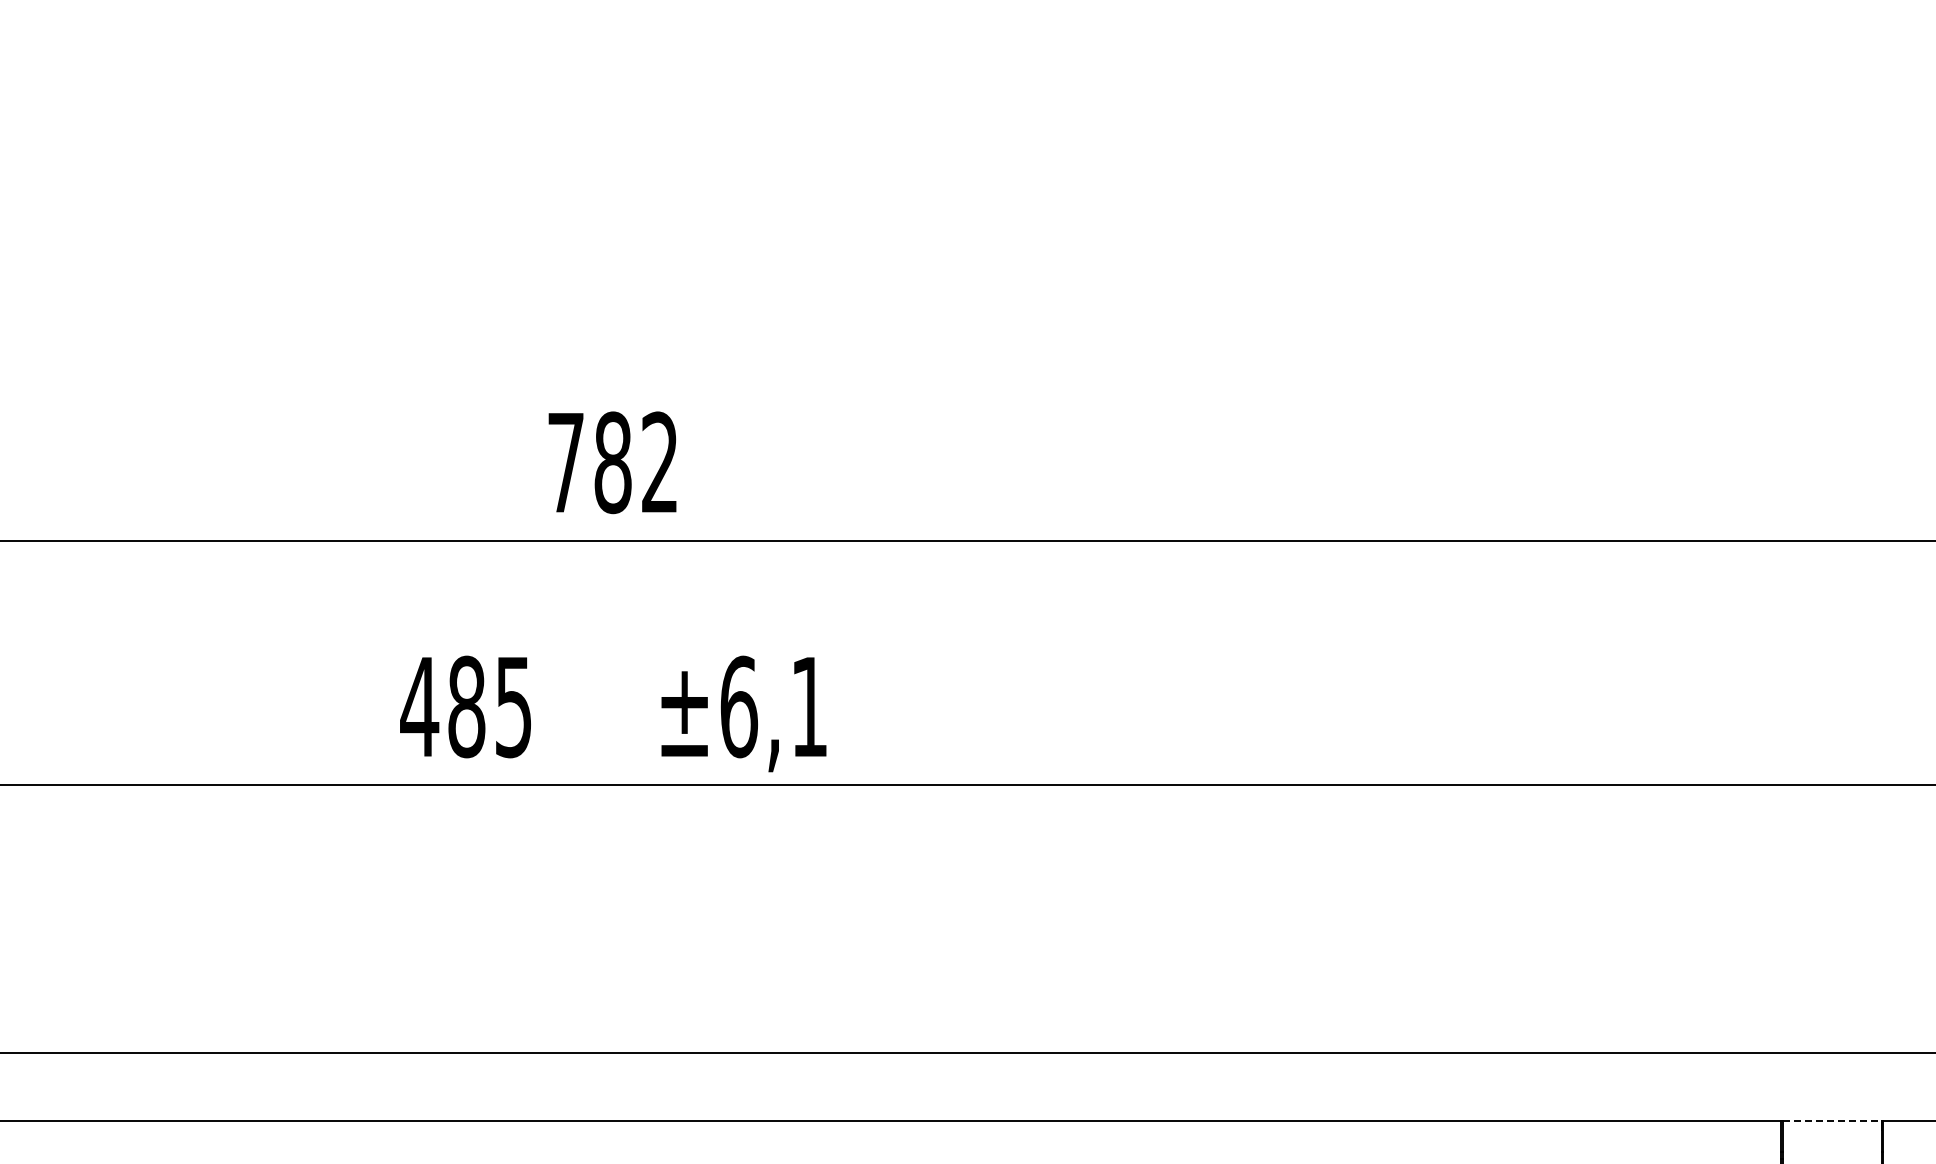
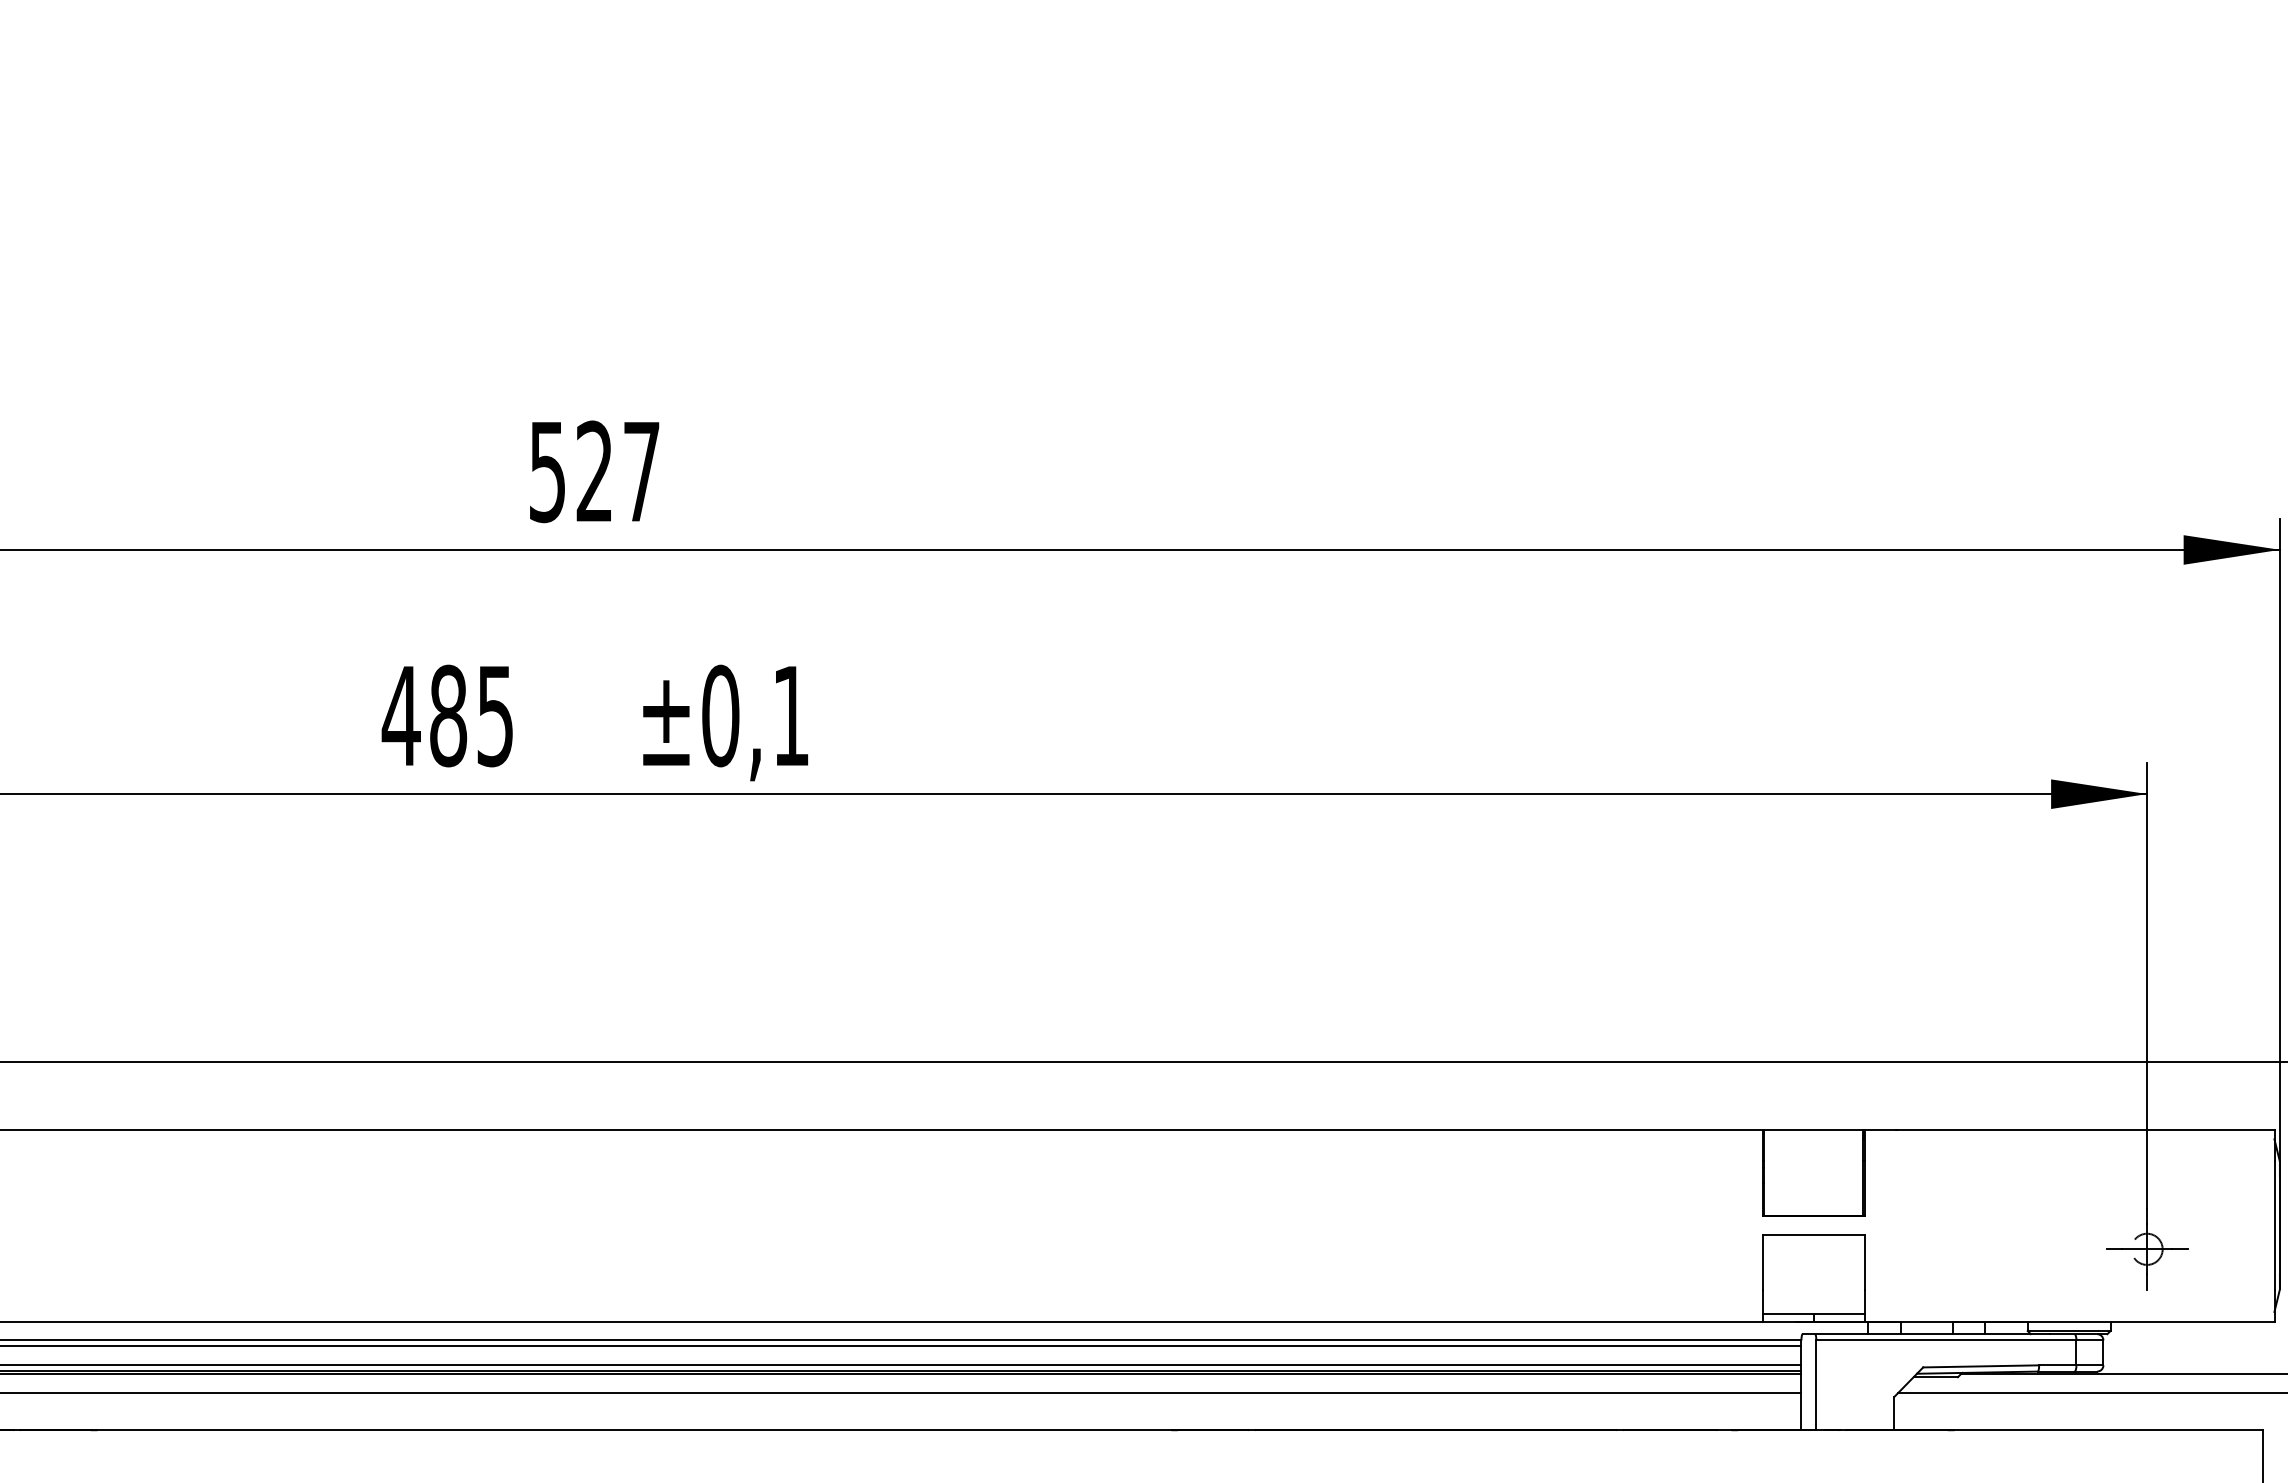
text: (612, 462) -> (594, 471), 782 -> 527
text: (738, 706) -> (720, 715), ±6,1 -> ±0,1
line: (1832, 1120) -> (1814, 1129), dashed -> solid

